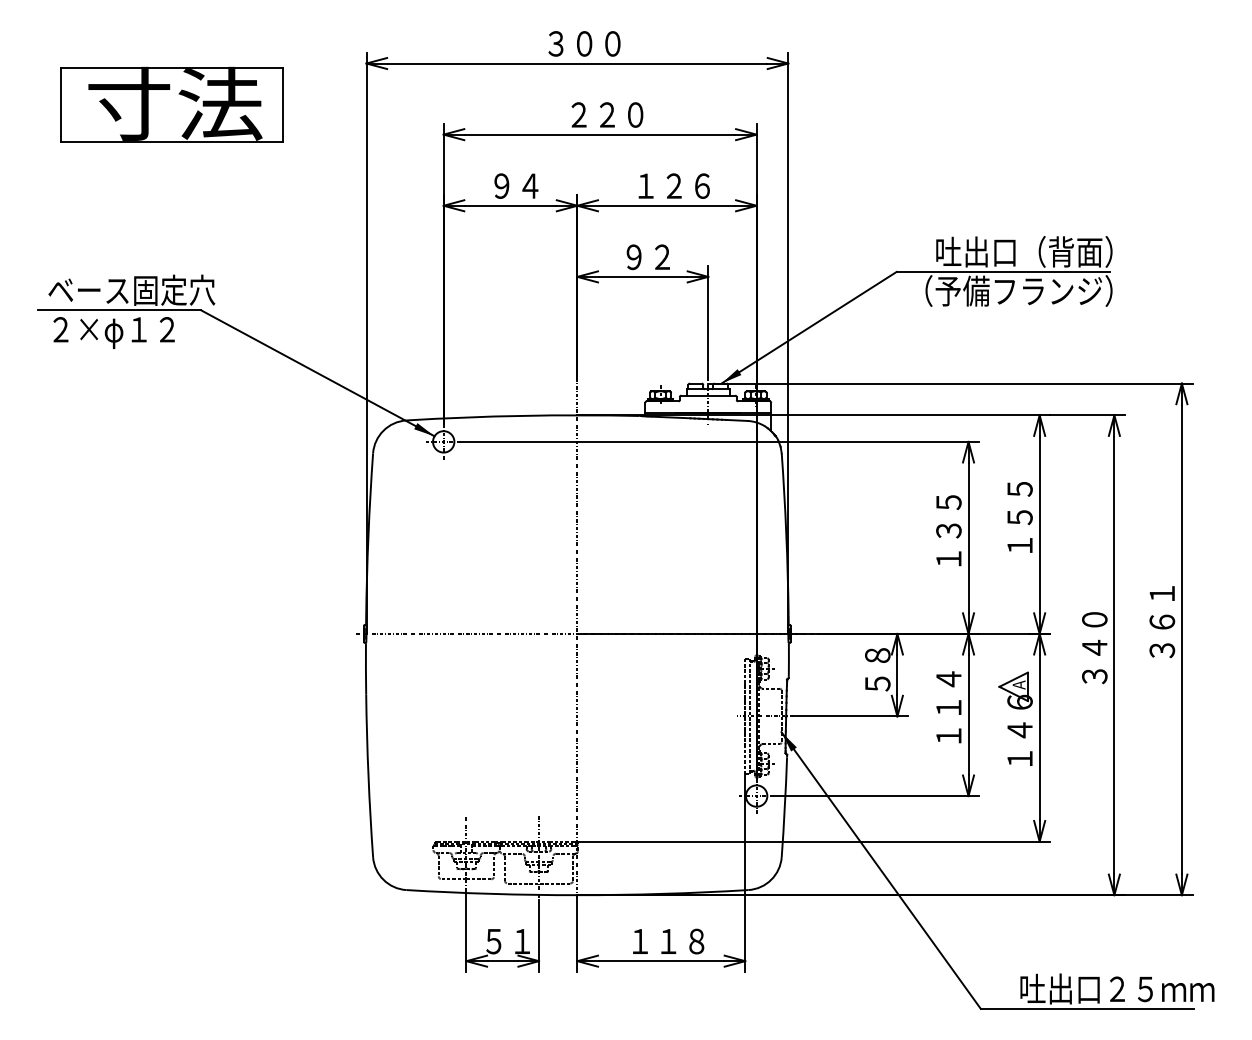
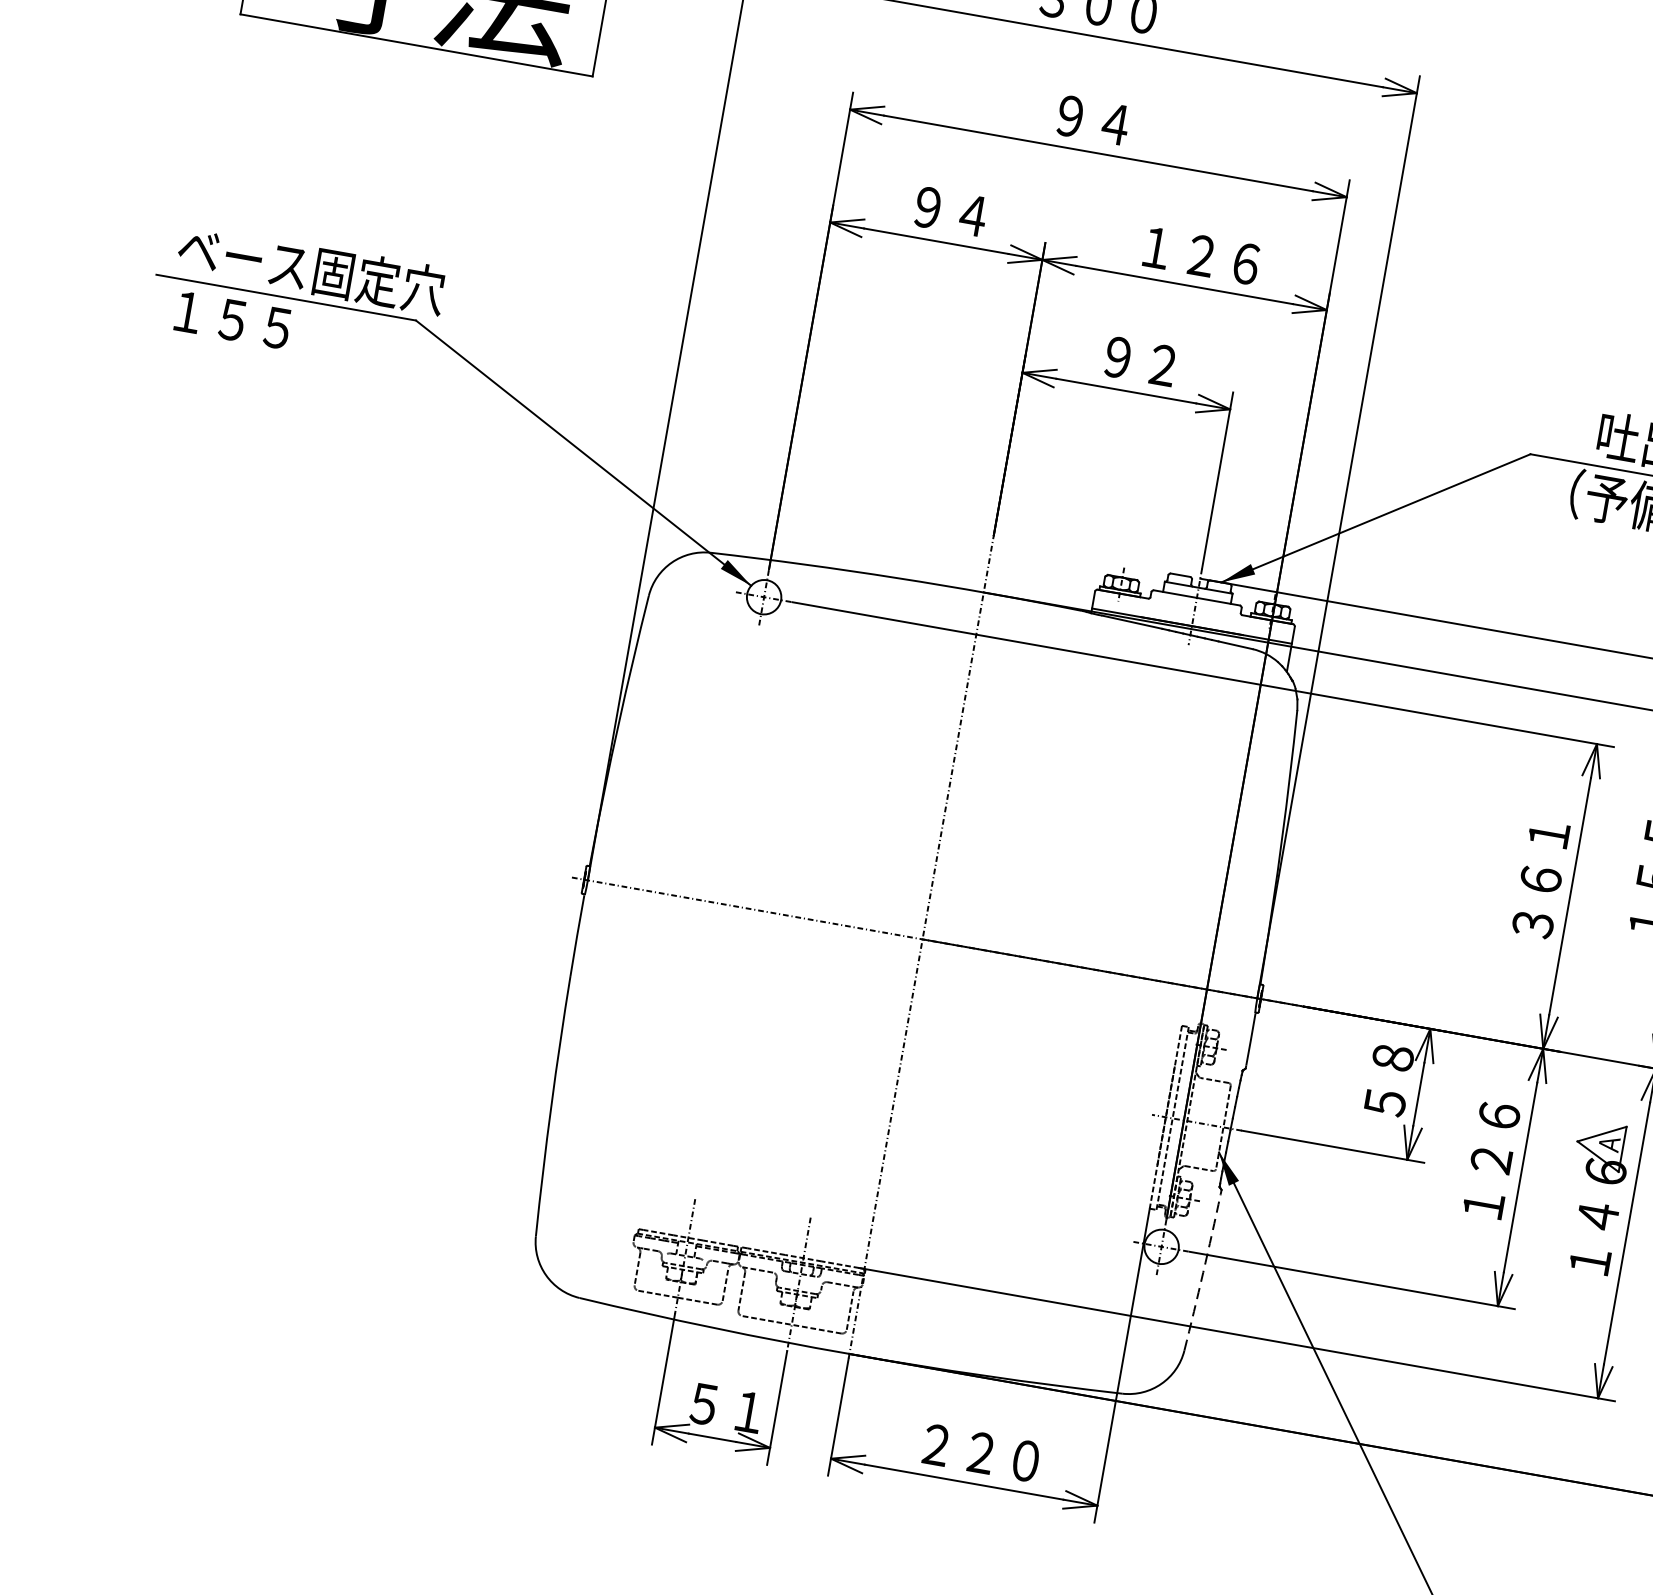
text: (607, 114) -> (1115, 123), ２２０ -> ９４
text: (113, 333) -> (270, 332), ２×φ１２ -> １５５
text: (948, 530) -> (1540, 879), １３５ -> ３６１
text: (948, 693) -> (1494, 1137), １１４ -> １２６
arc: (784, 807) -> (1202, 1272), solid -> dashed
text: (668, 941) -> (981, 1452), １１８ -> ２２０

